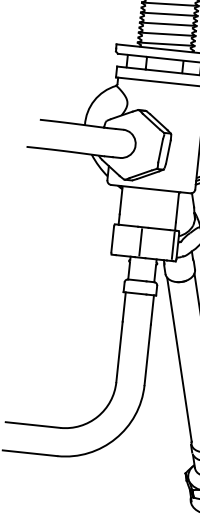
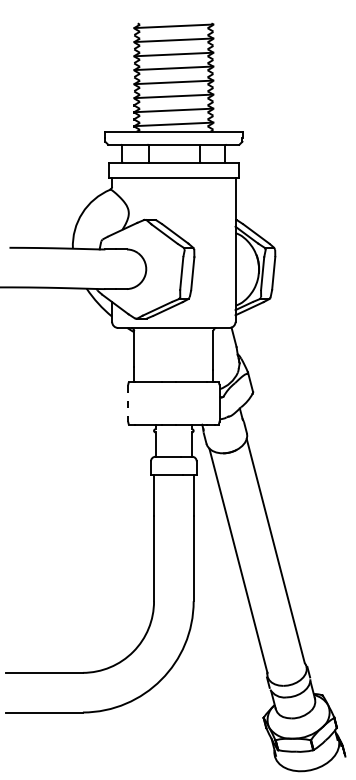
line: (112, 239) -> (128, 403), solid -> dashed
line: (140, 242) -> (167, 403), removed
line: (173, 245) -> (213, 403), removed

